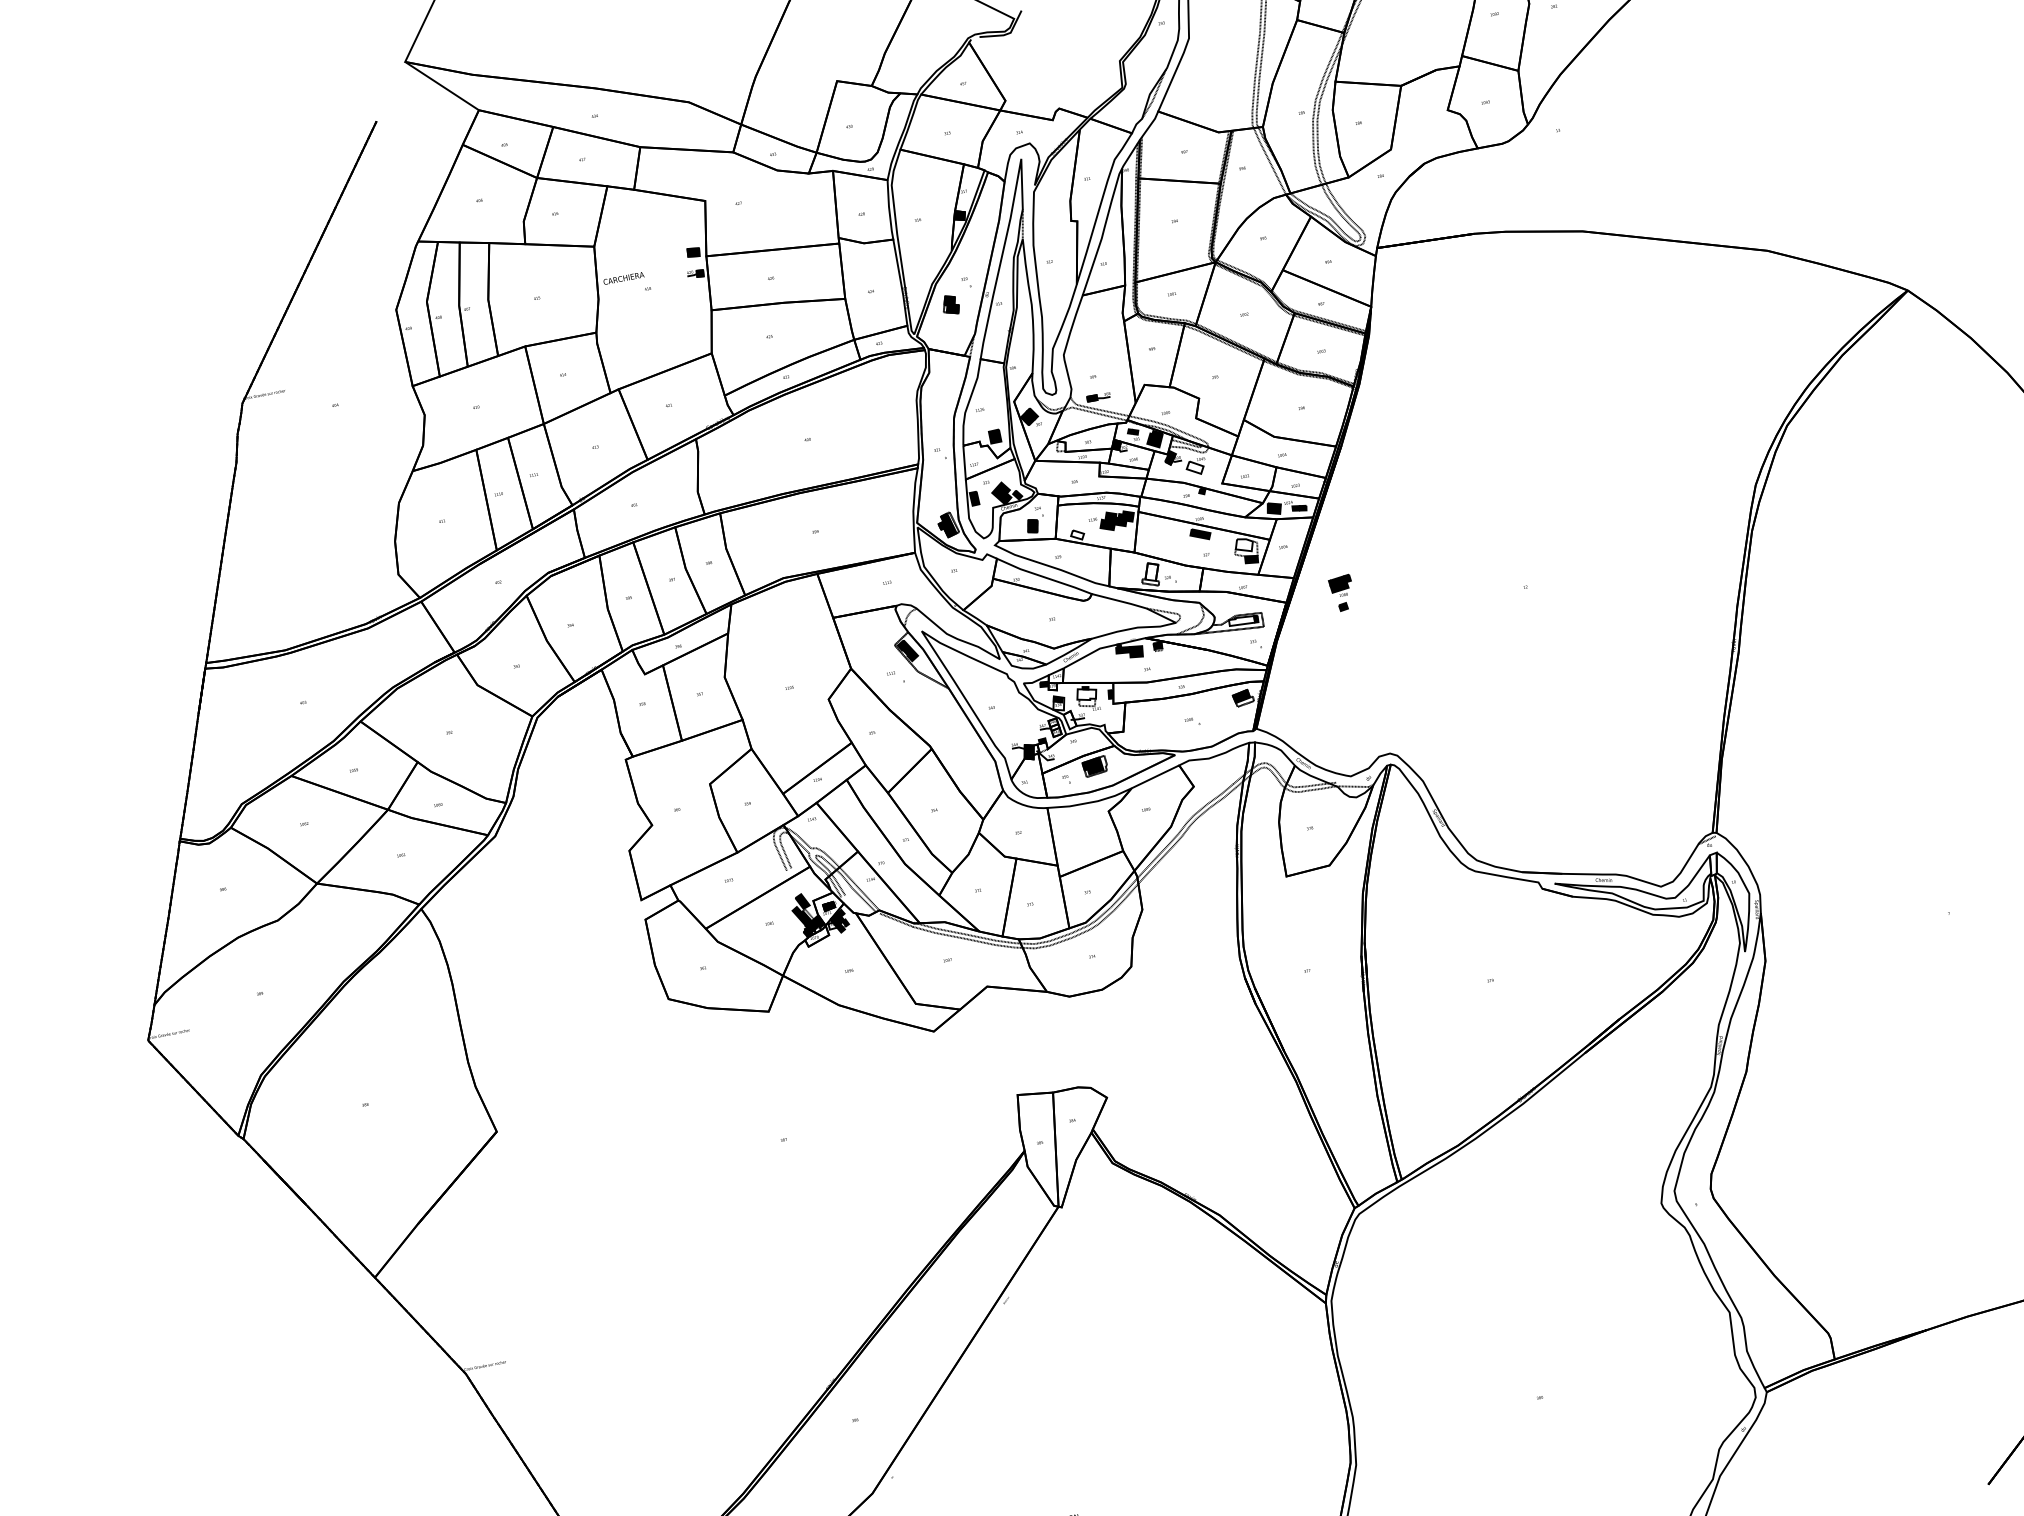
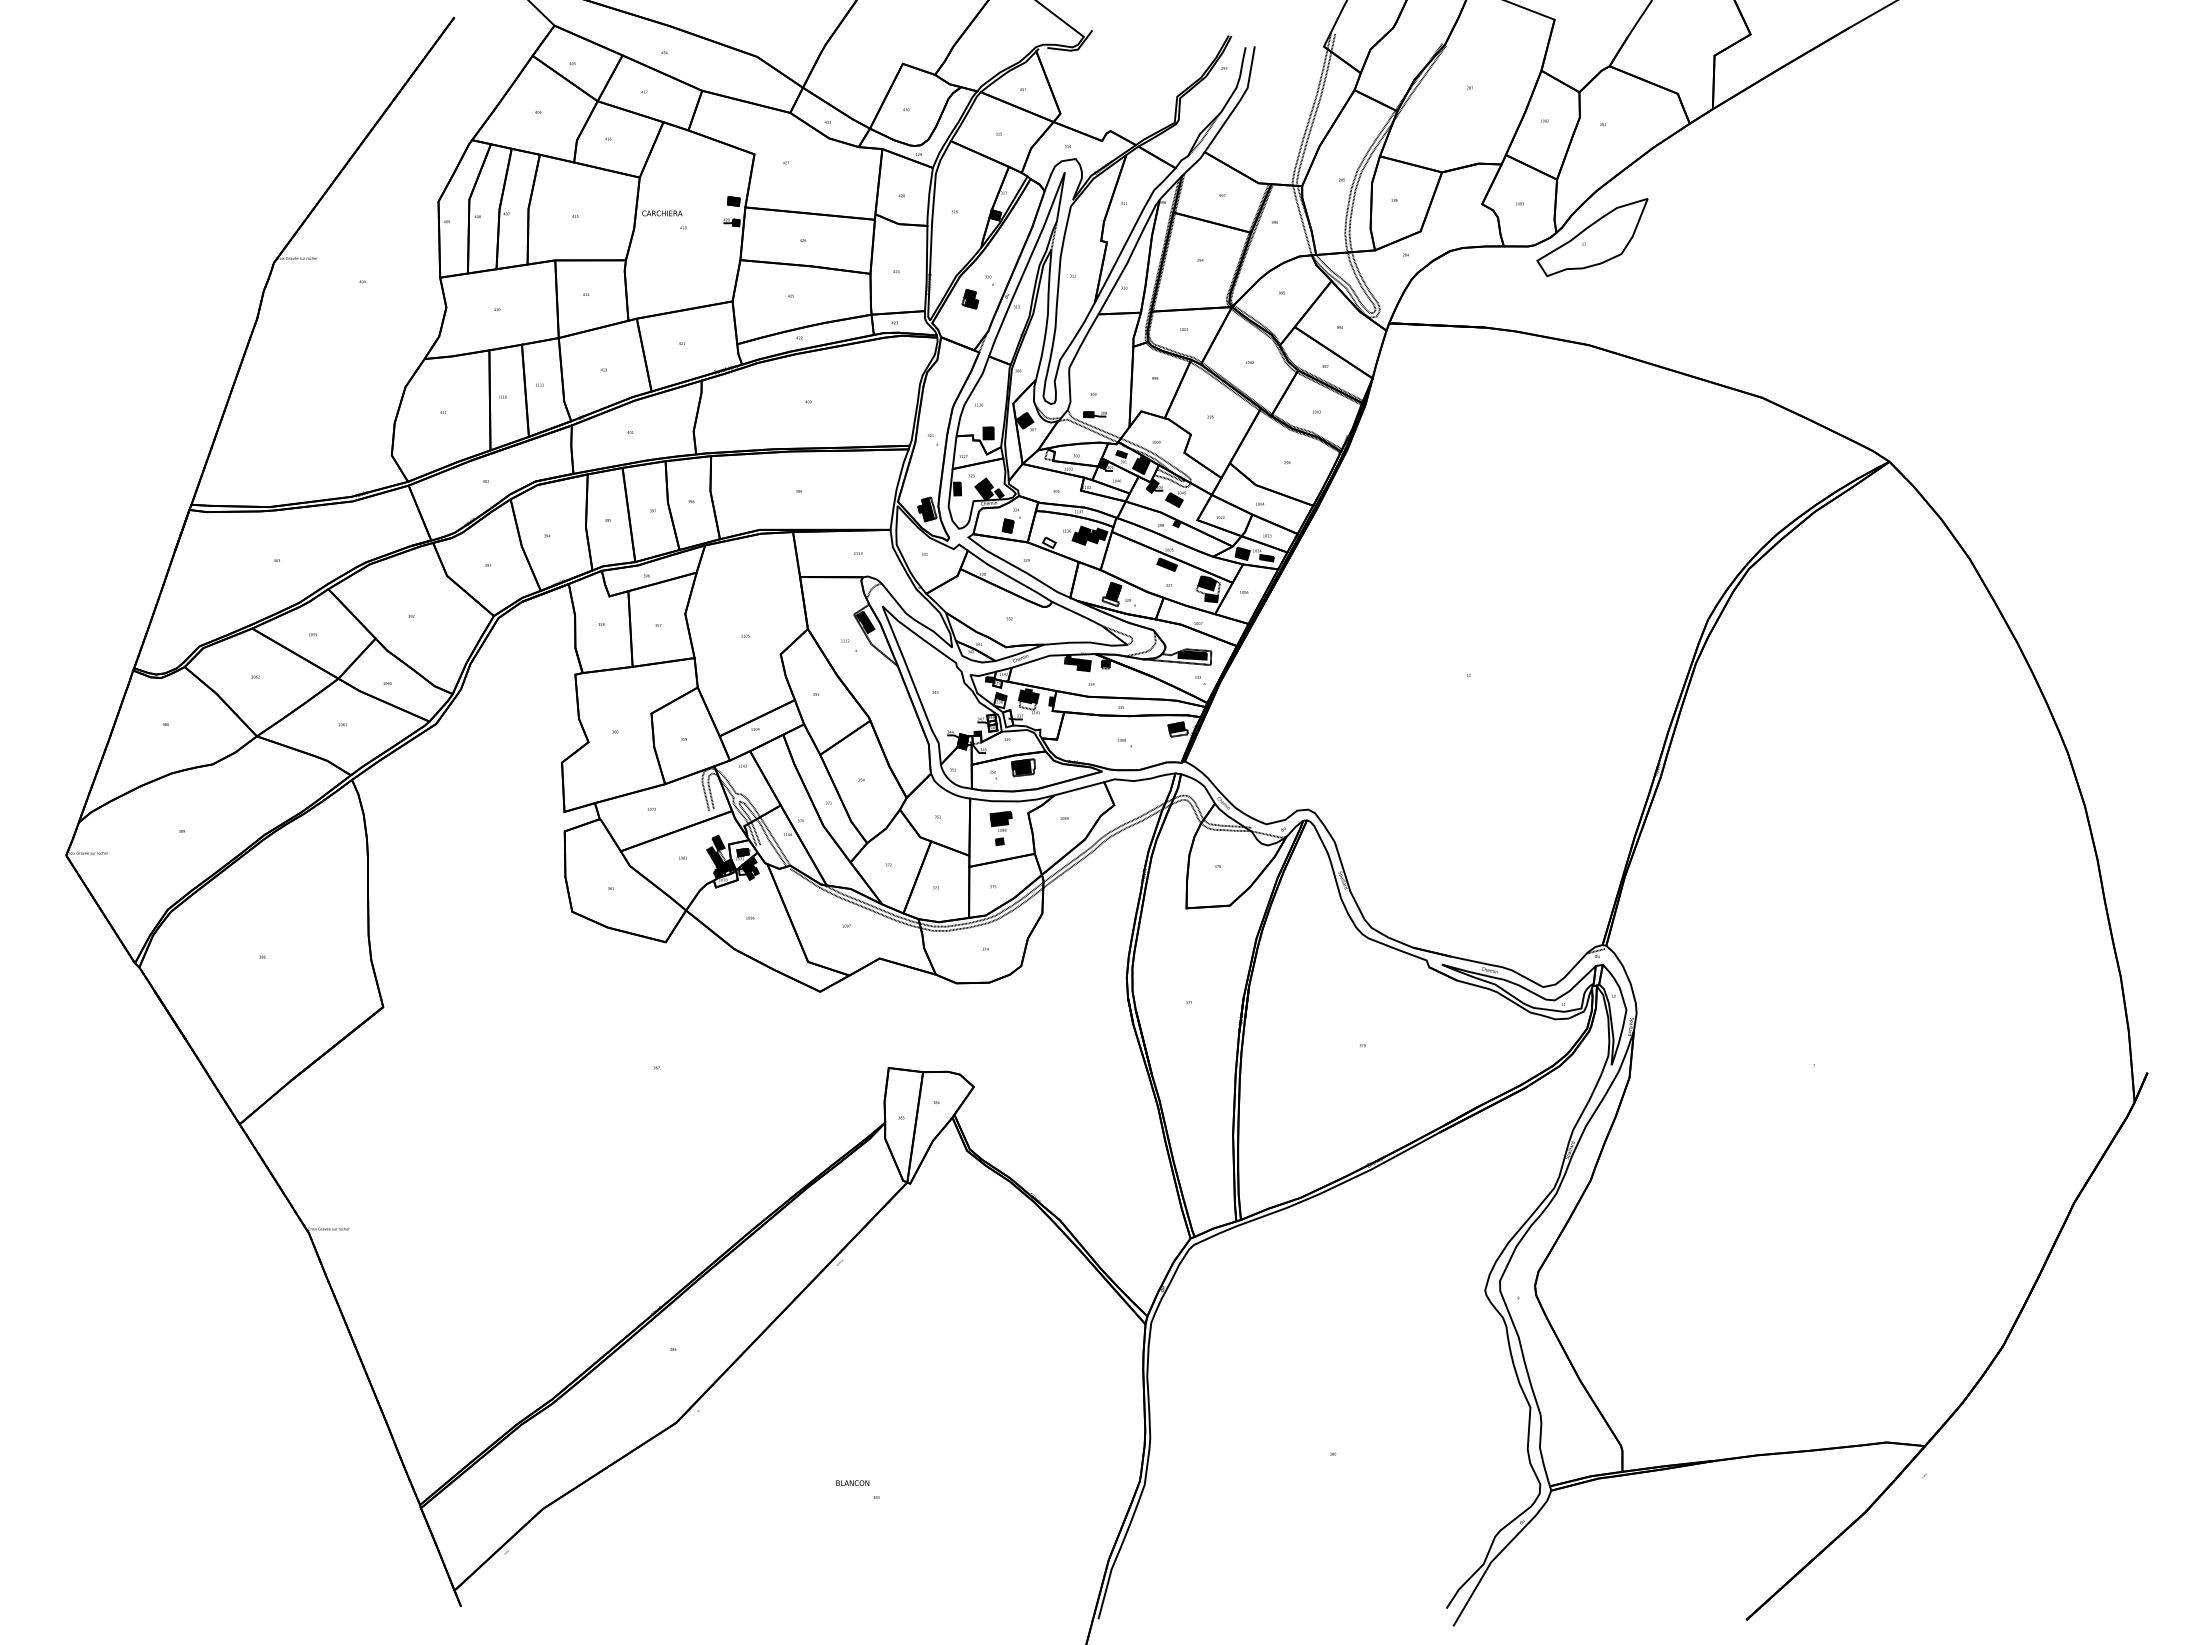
part: (1565, 122) -> (1592, 237), added
fill: (1195, 468) -> (1174, 500), added
fill: (1244, 545) -> (1207, 583), added
fill: (1151, 571) -> (1113, 591), added
part: (1341, 593) -> (1000, 828), moved
fill: (1241, 621) -> (1190, 655), added
fill: (1086, 693) -> (1028, 696), added

